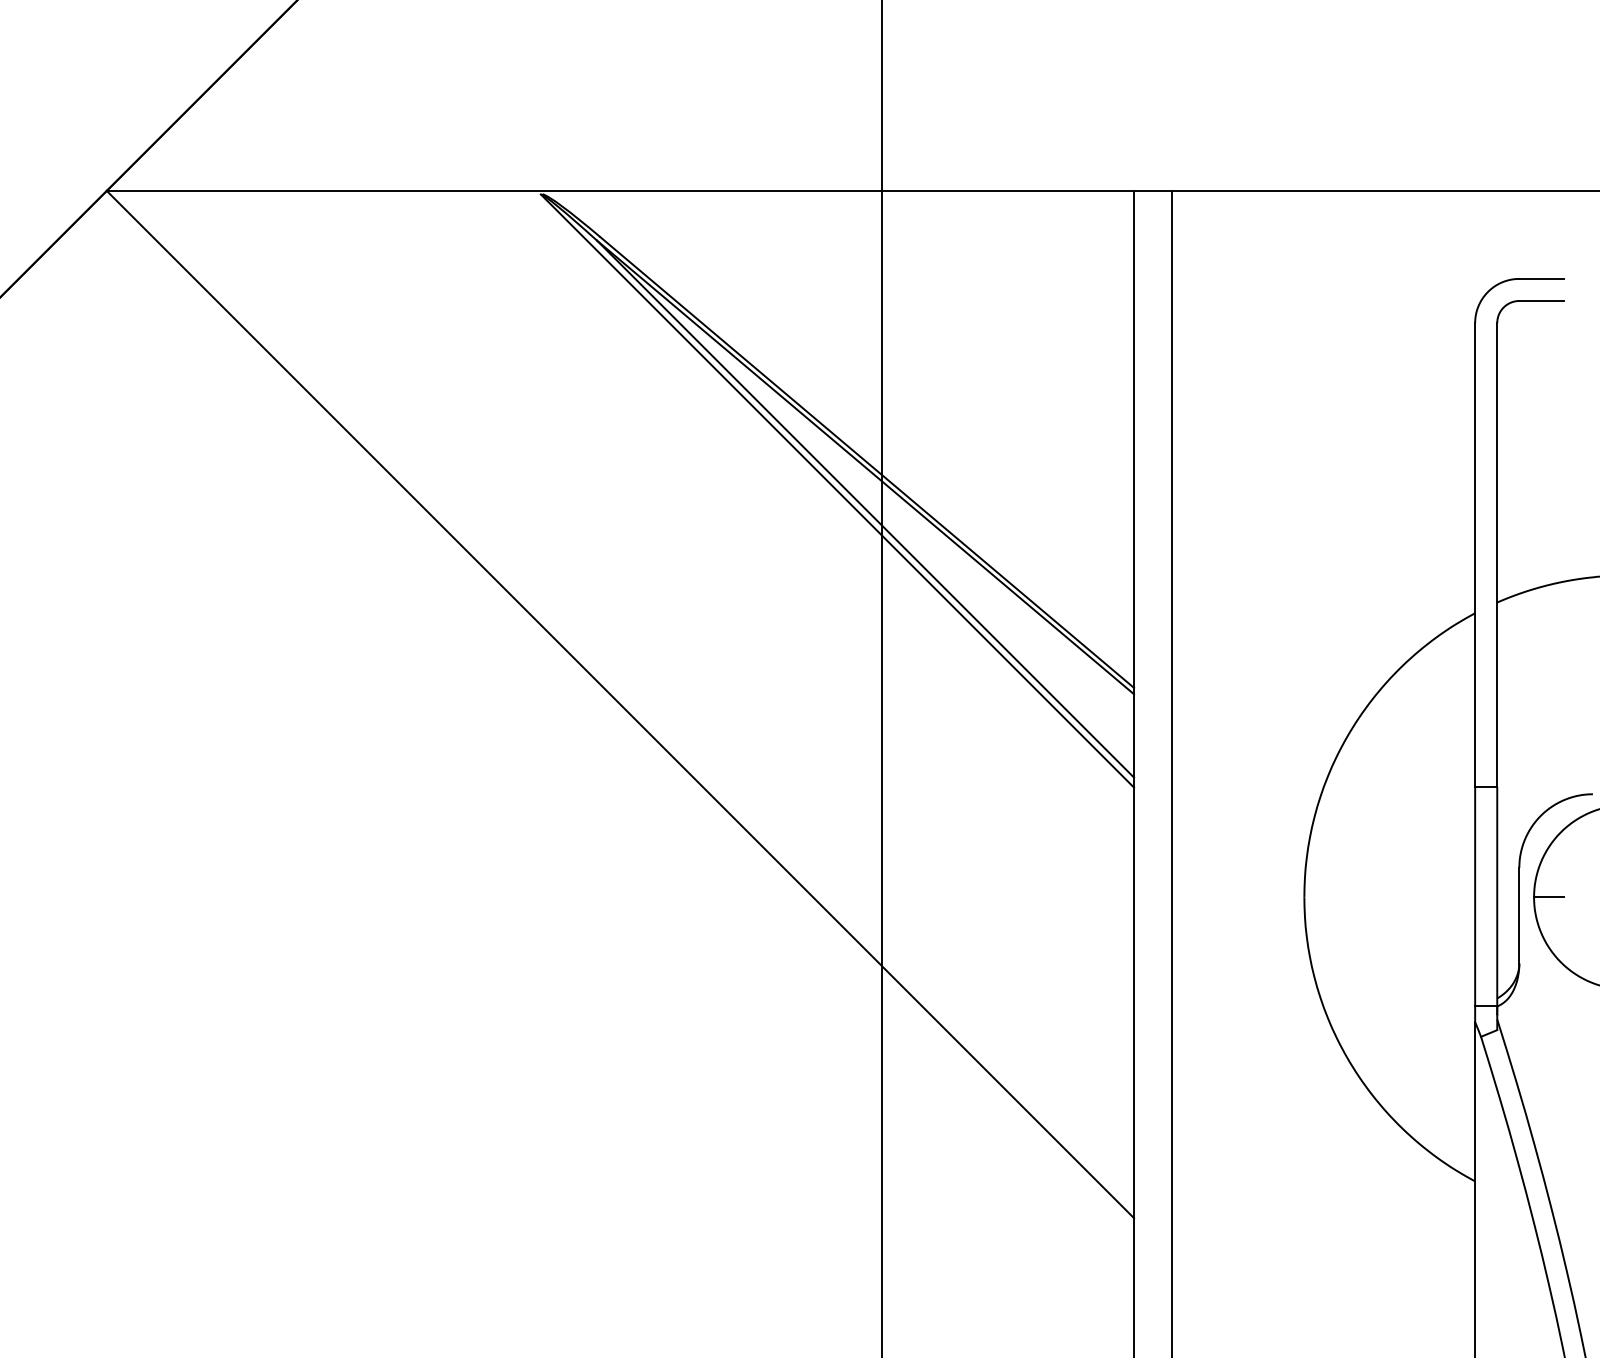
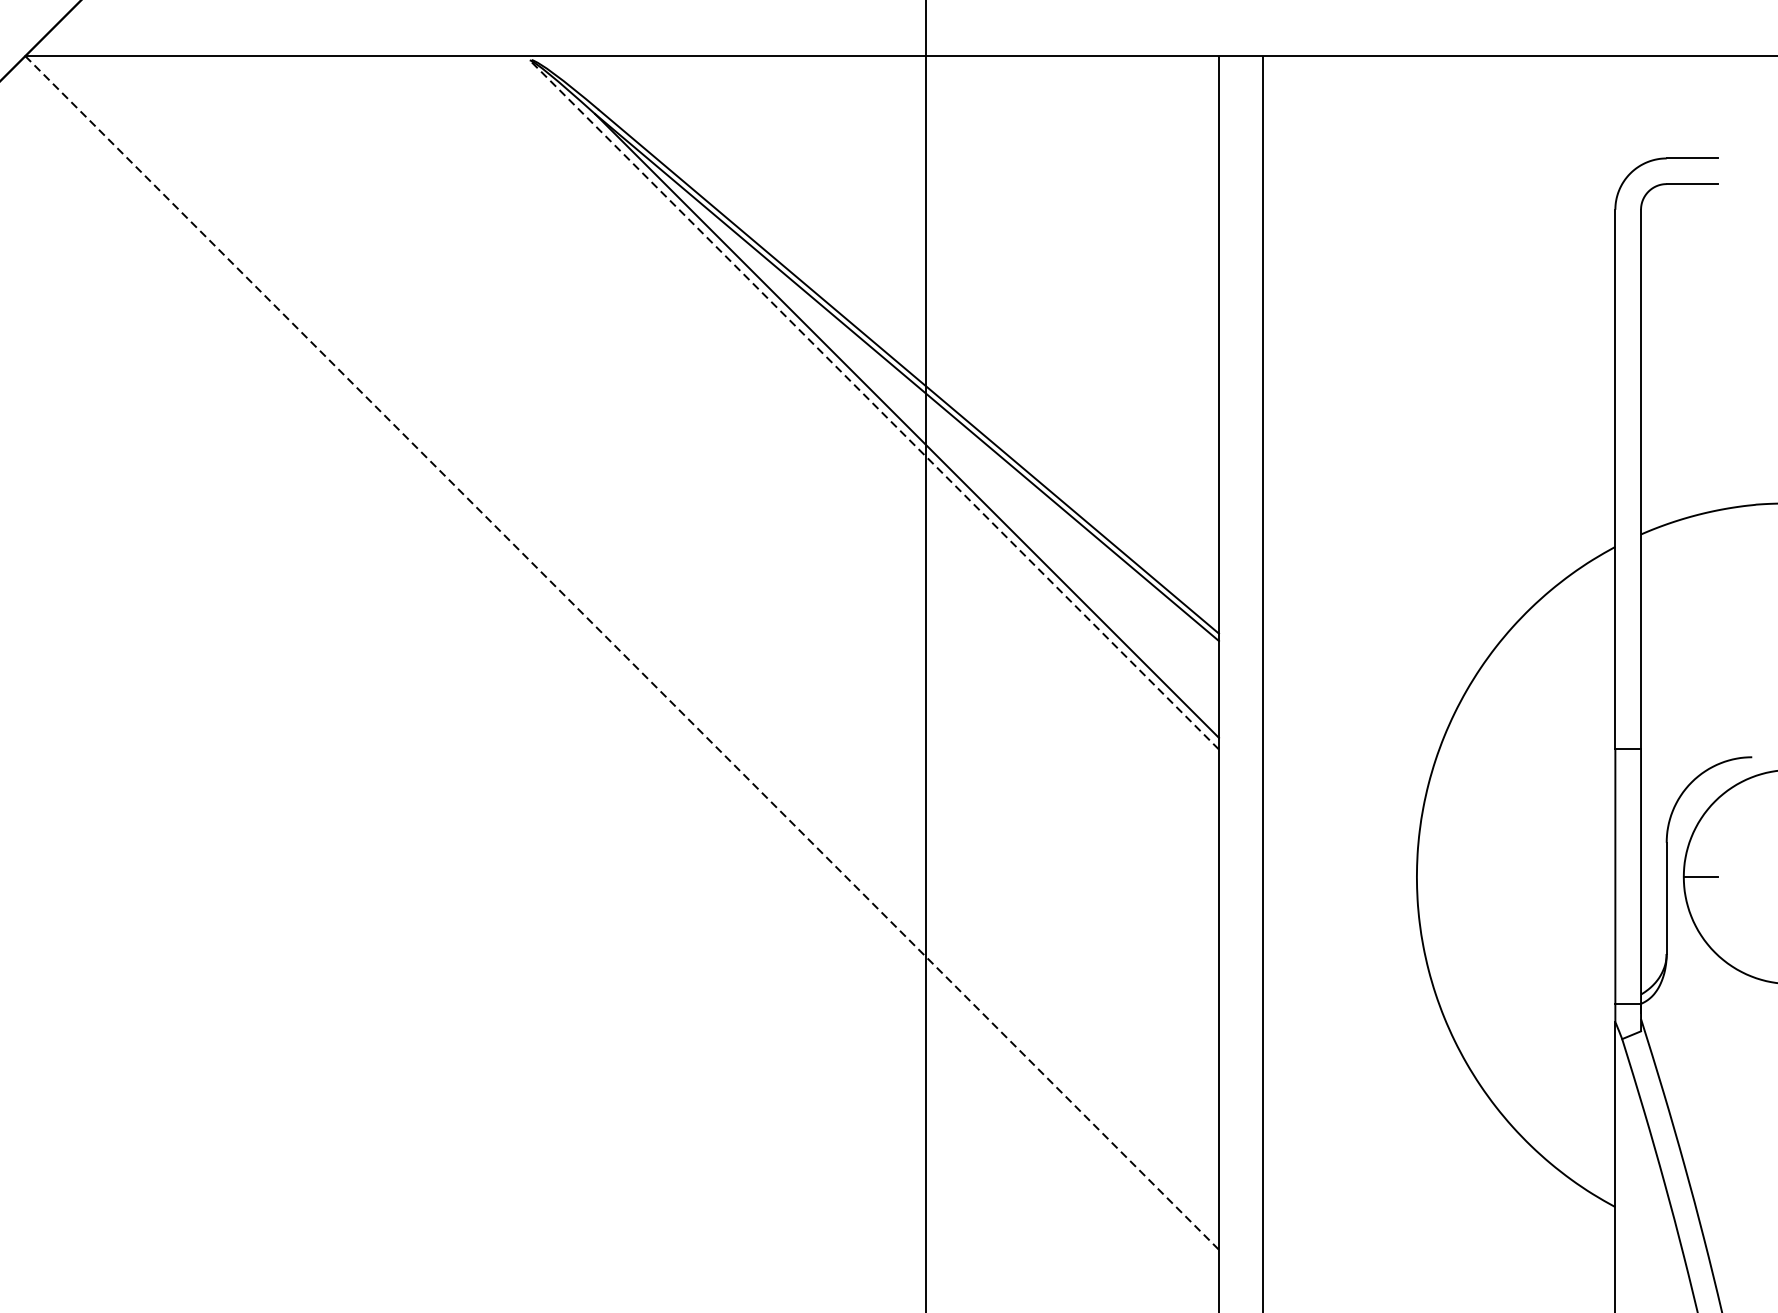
line: (837, 490) -> (874, 404), solid -> dashed
line: (620, 704) -> (622, 652), solid -> dashed

